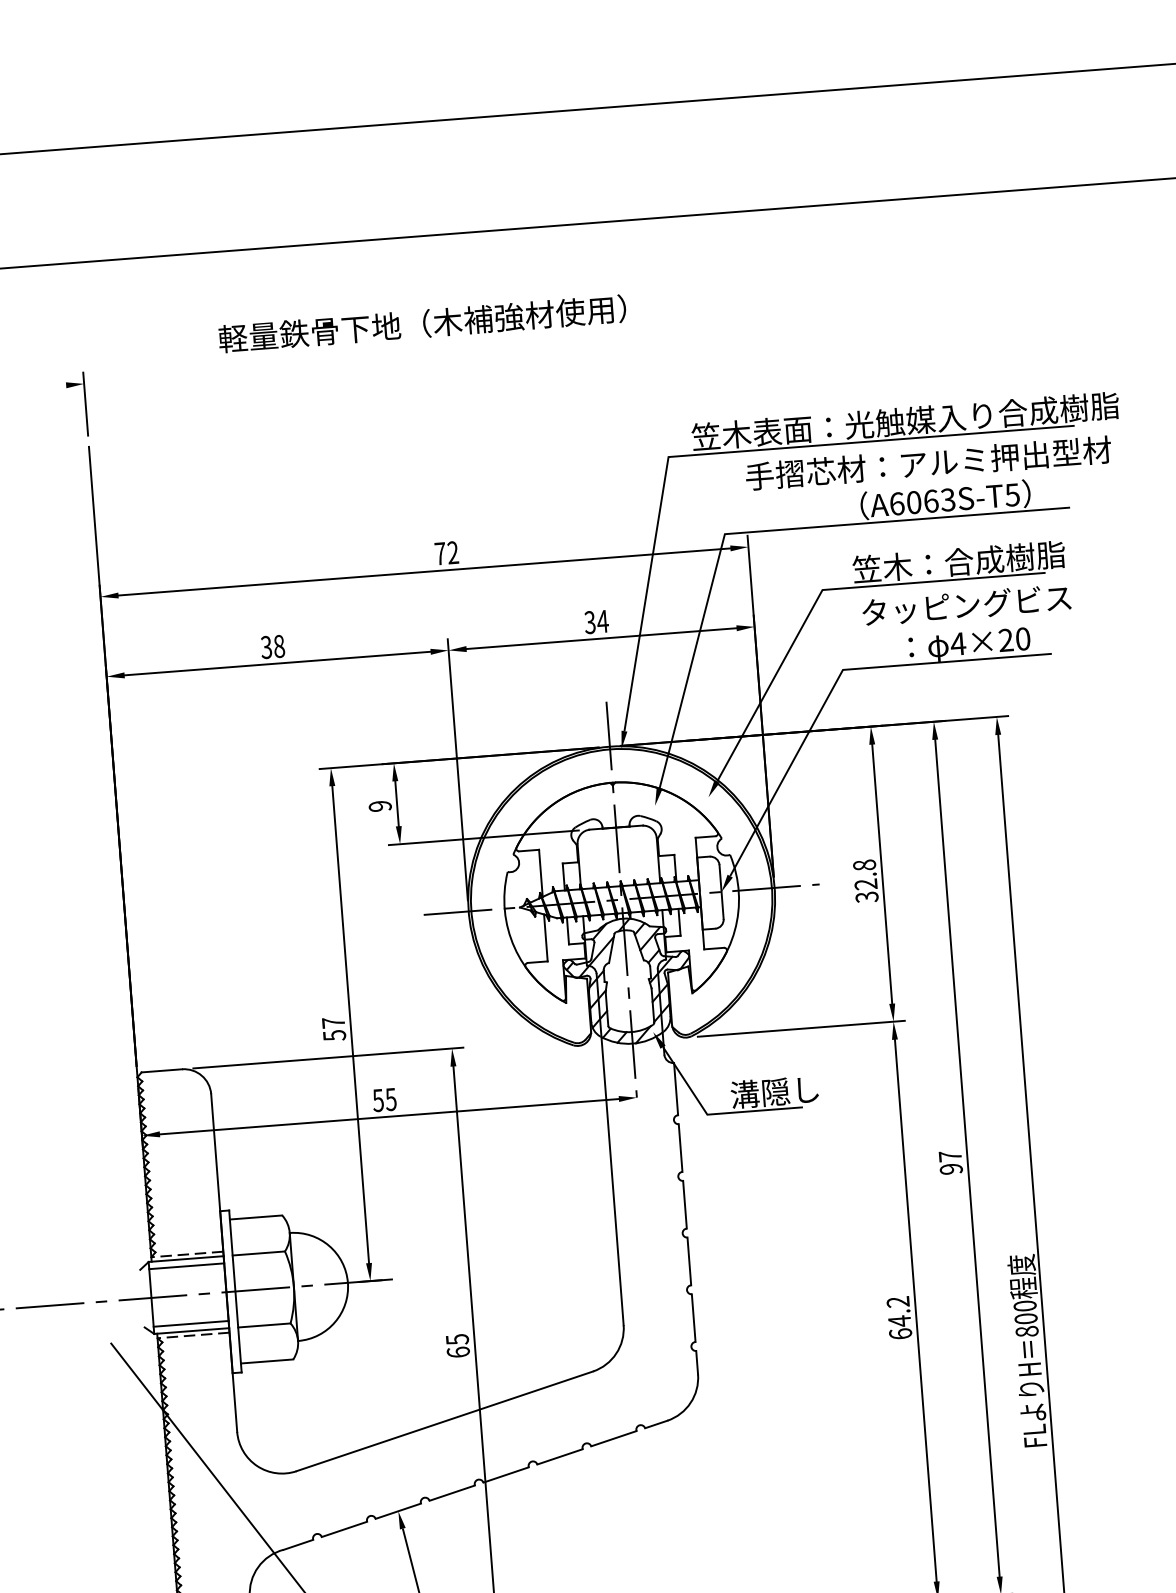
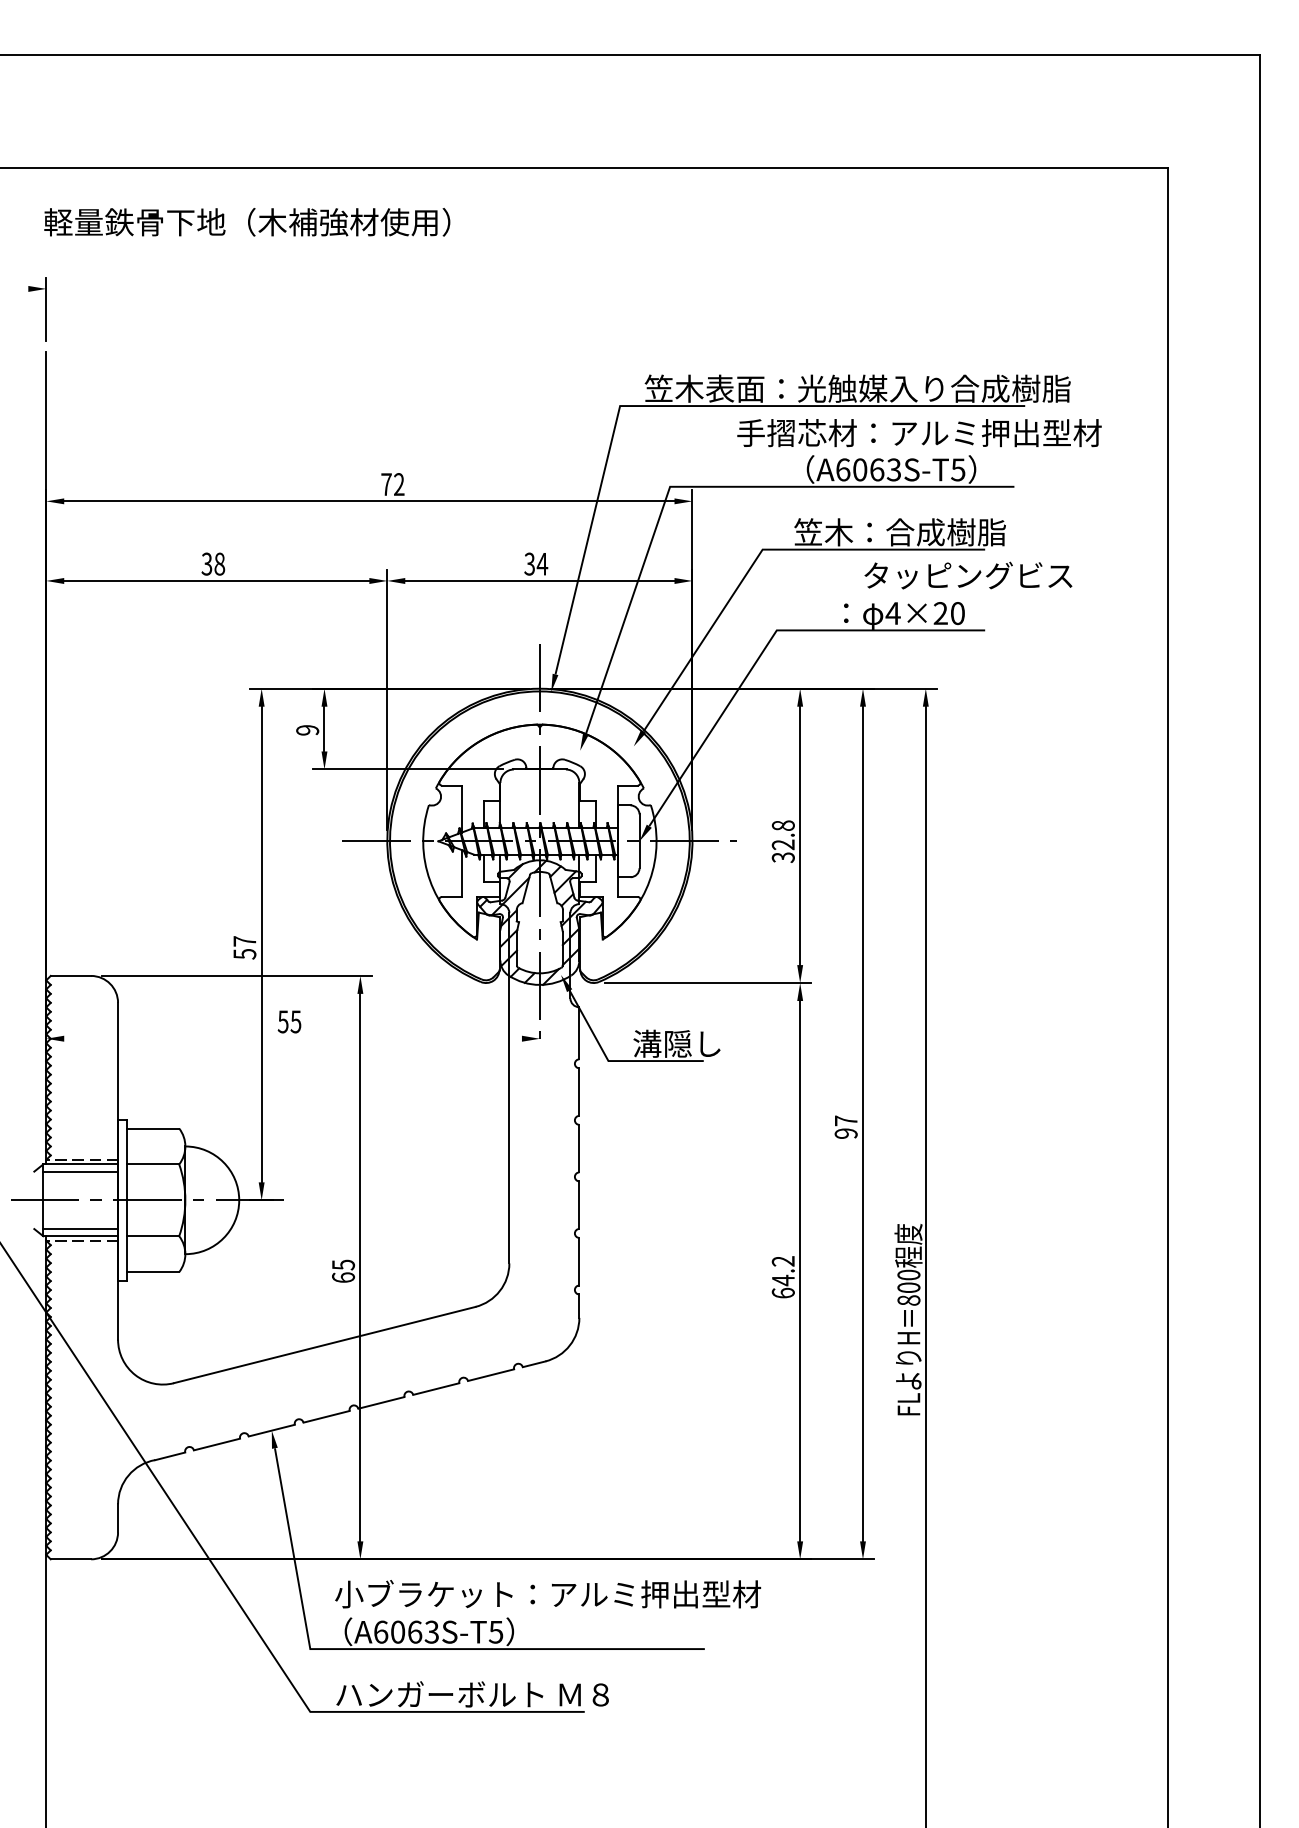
text: (422, 324) -> (247, 222), moved
text: (928, 463) -> (919, 433), moved
text: (966, 605) -> (968, 575), moved
line: (388, 1116) -> (292, 1038), removed

